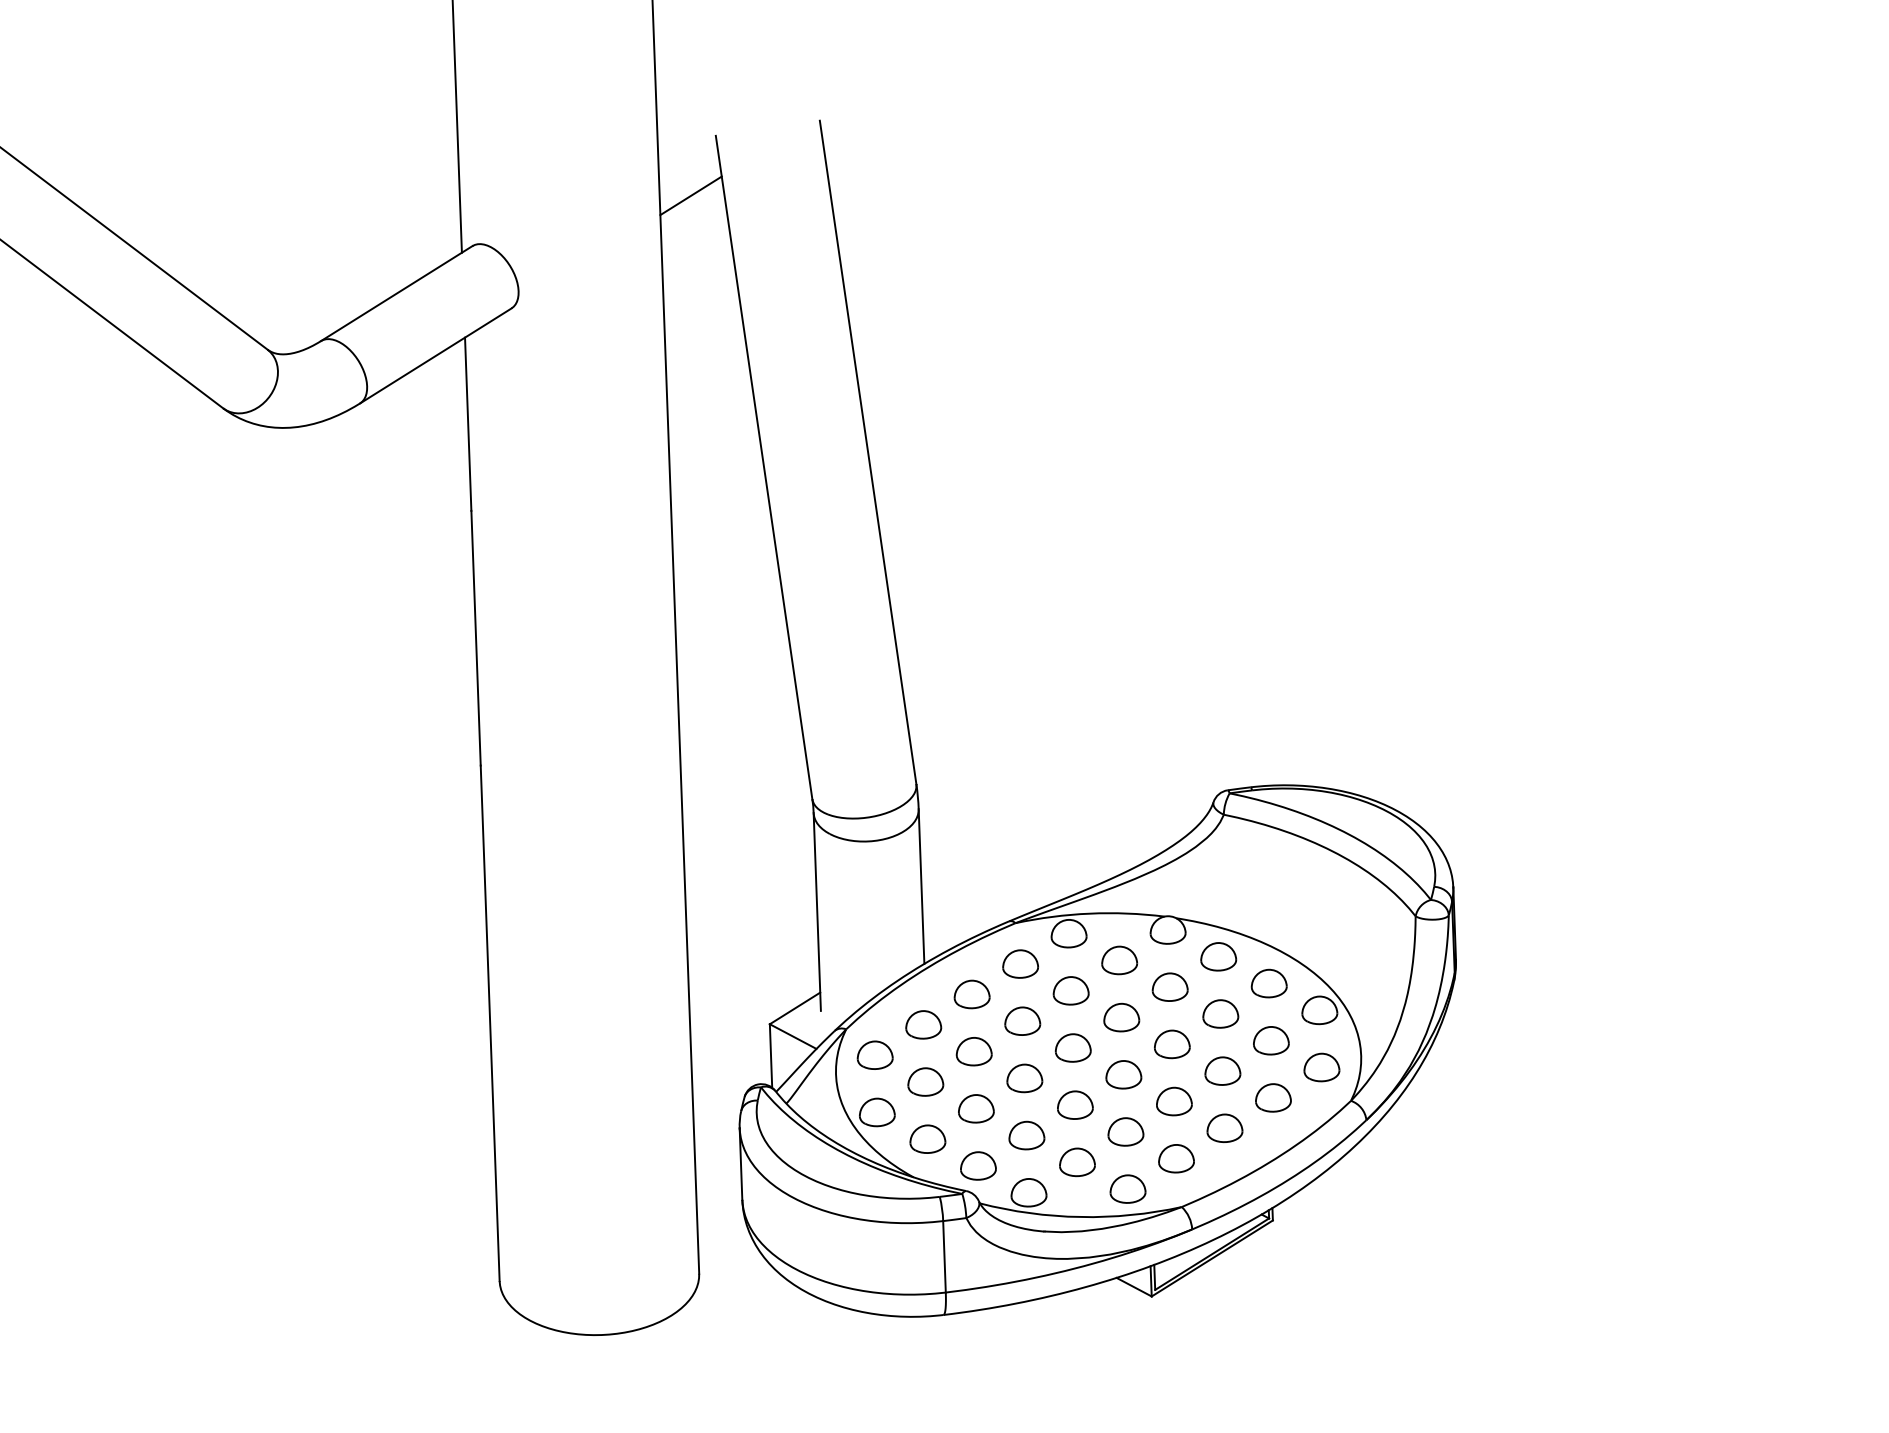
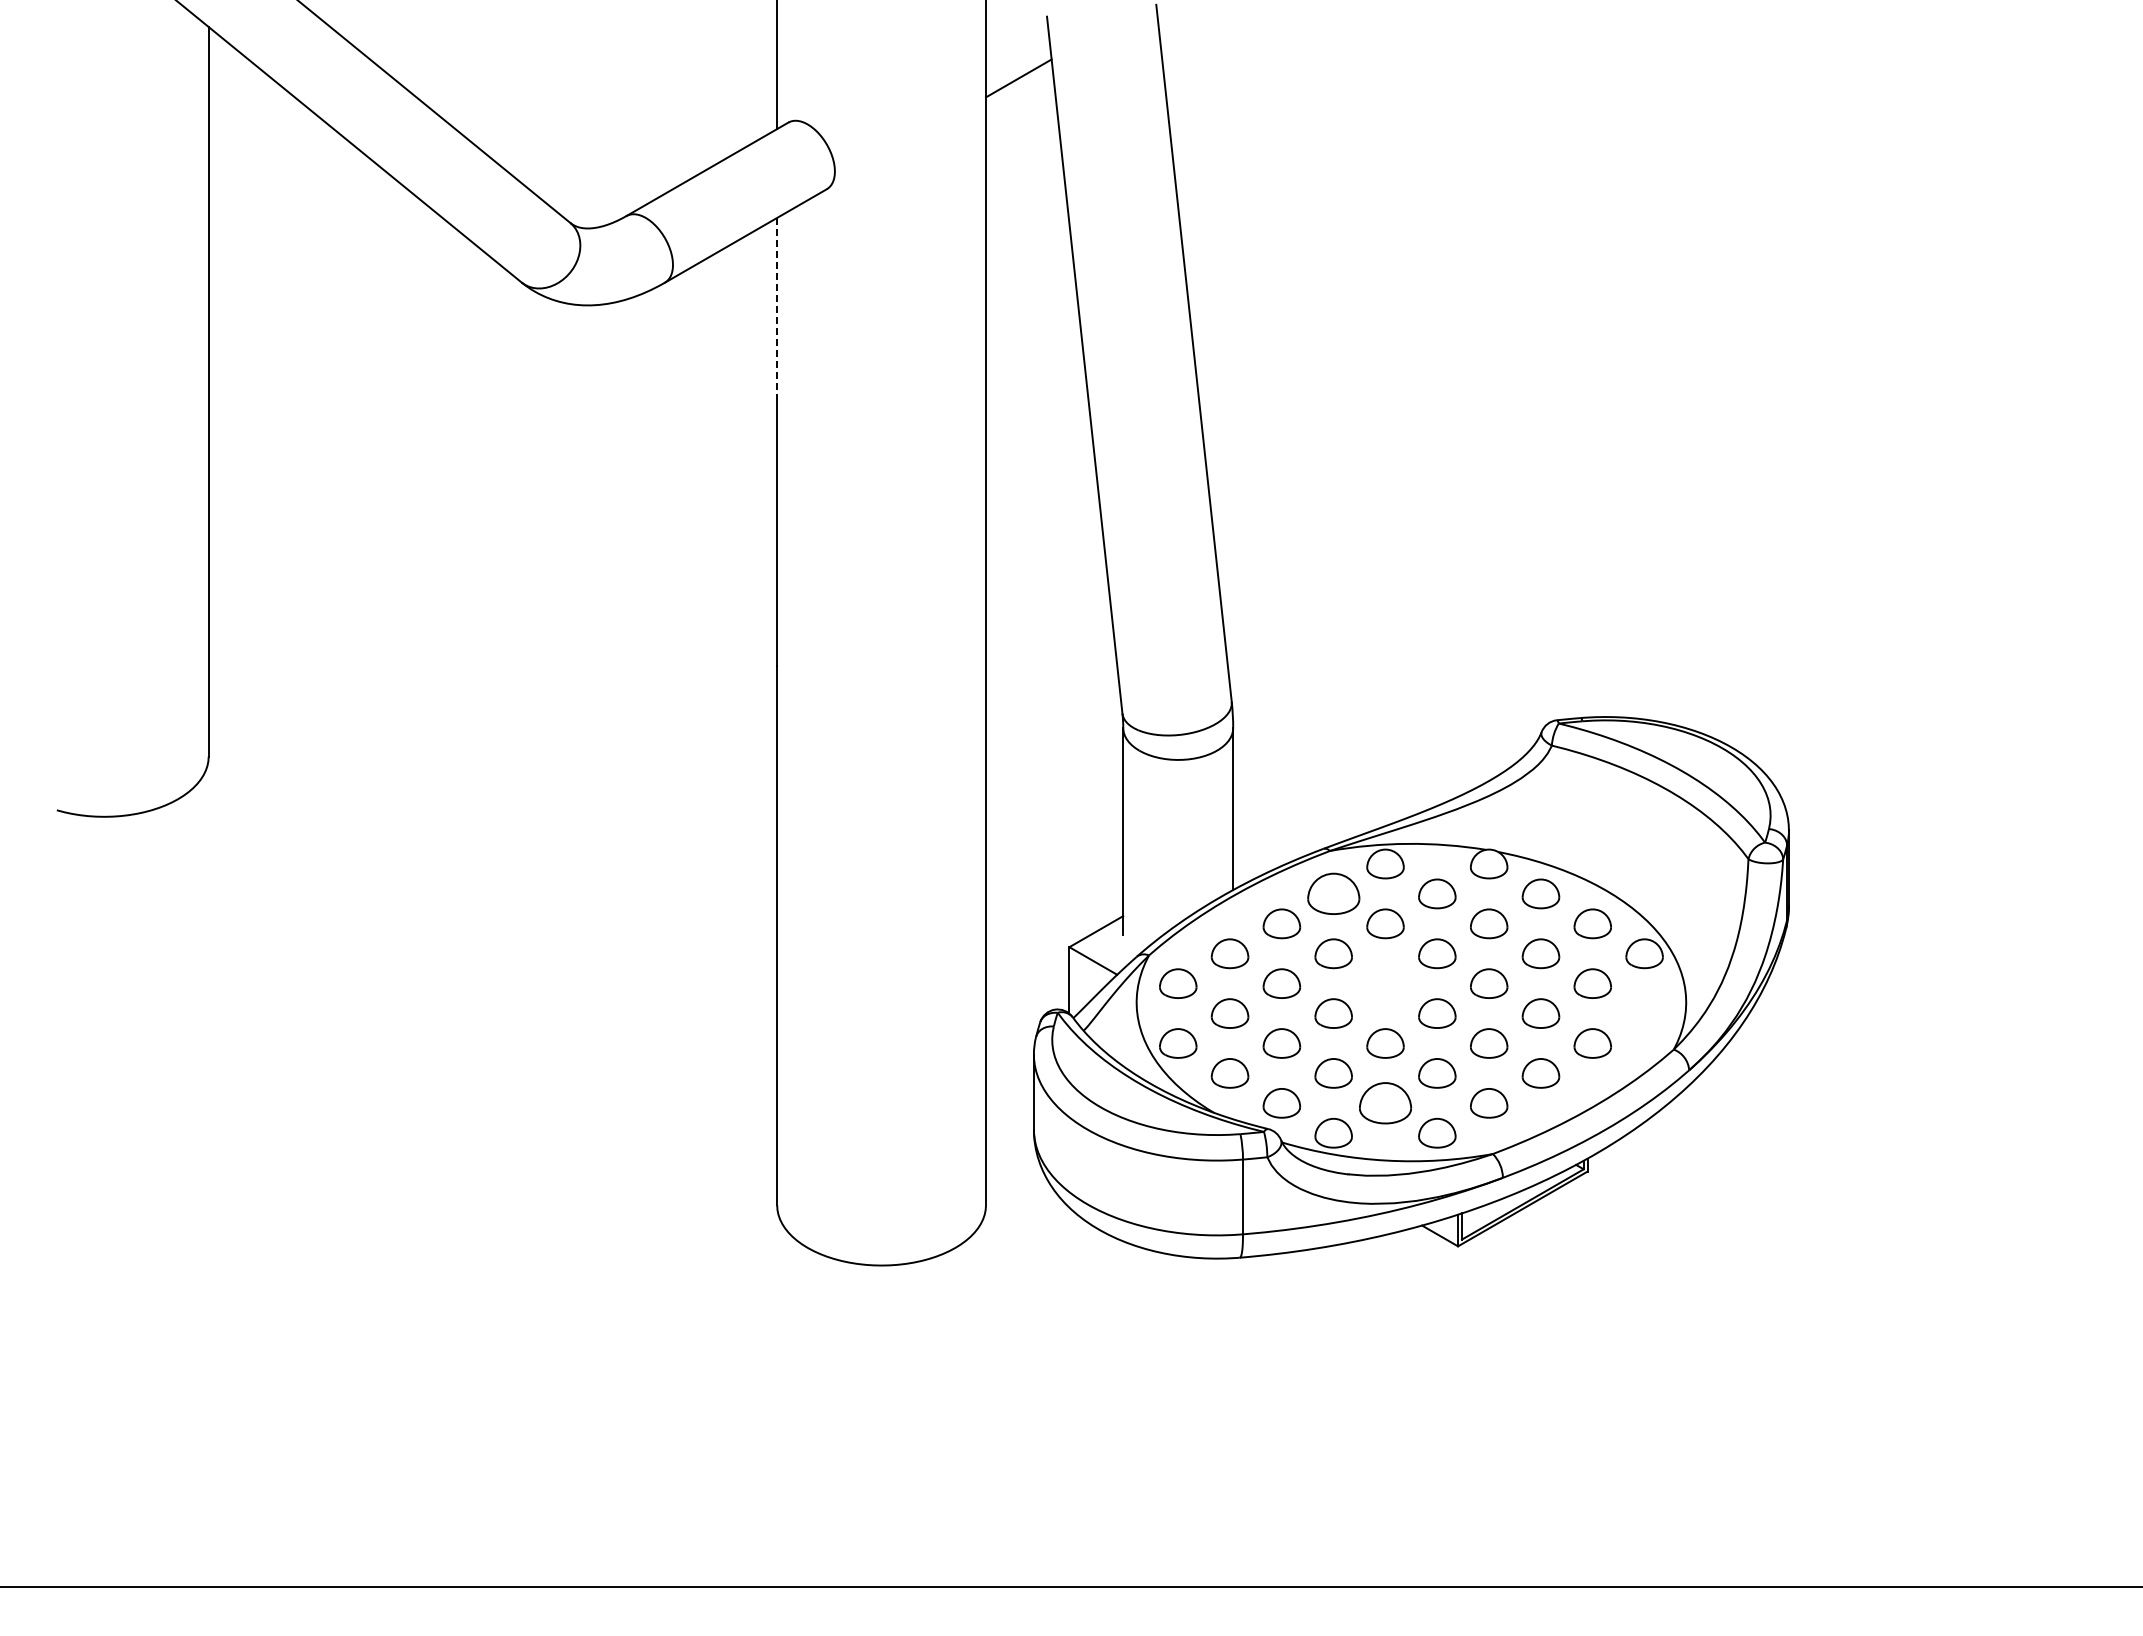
line: (468, 424) -> (777, 308), solid -> dashed
part: (1020, 963) -> (1333, 893), size x1.4
part: (1073, 1047) -> (1385, 983), removed
part: (1321, 1067) -> (1644, 1013), removed
part: (1077, 1162) -> (1385, 1103), size x1.4

